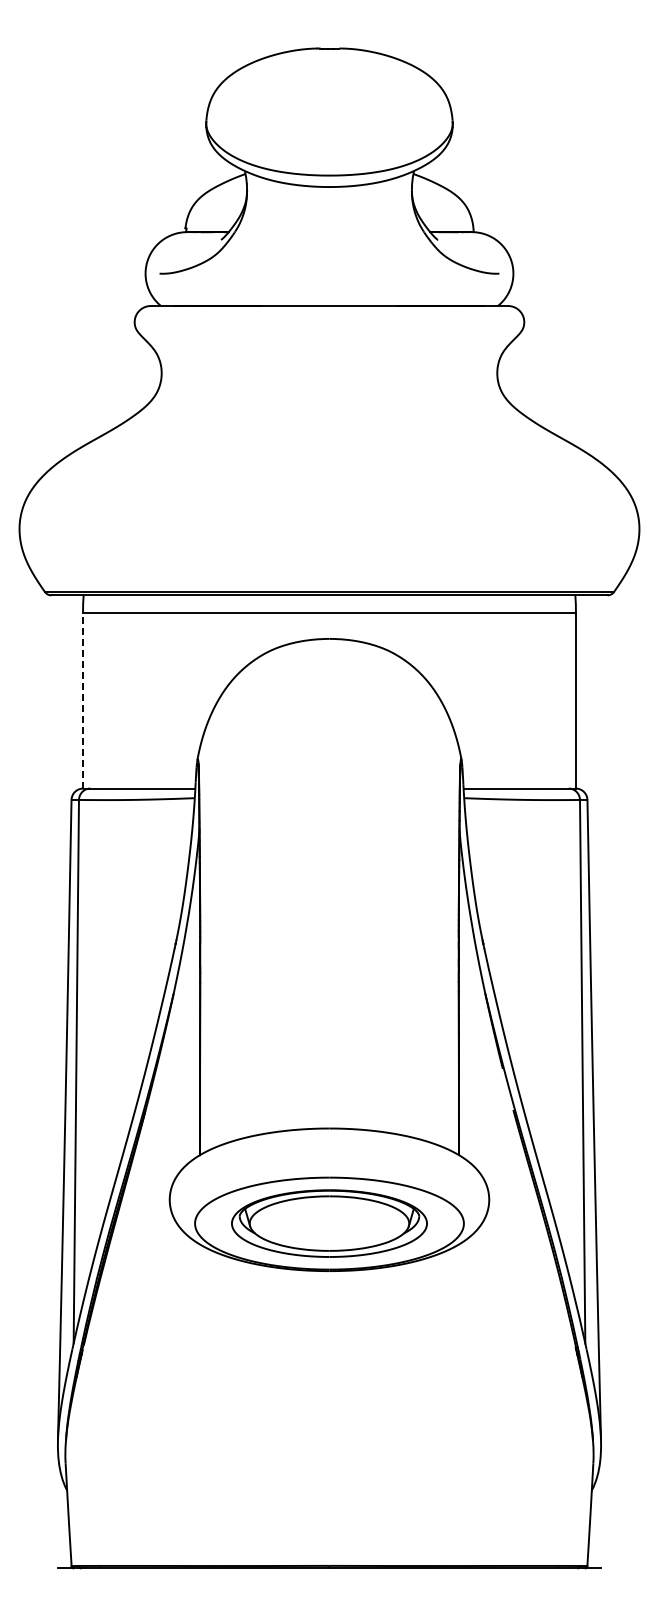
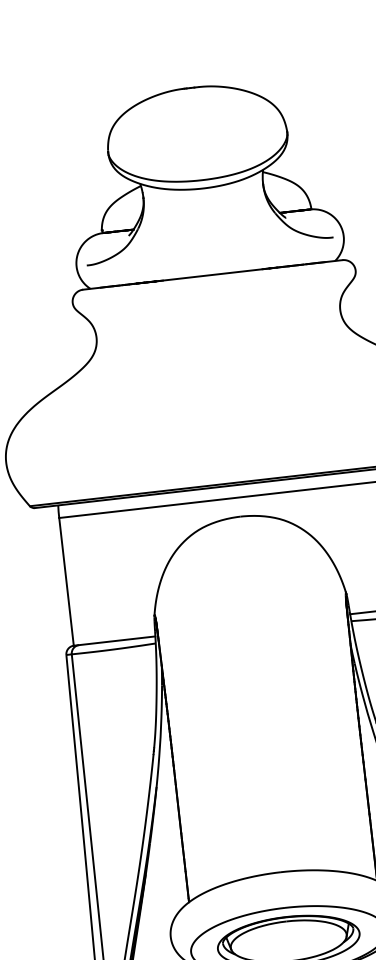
line: (83, 700) -> (66, 581), dashed -> solid

